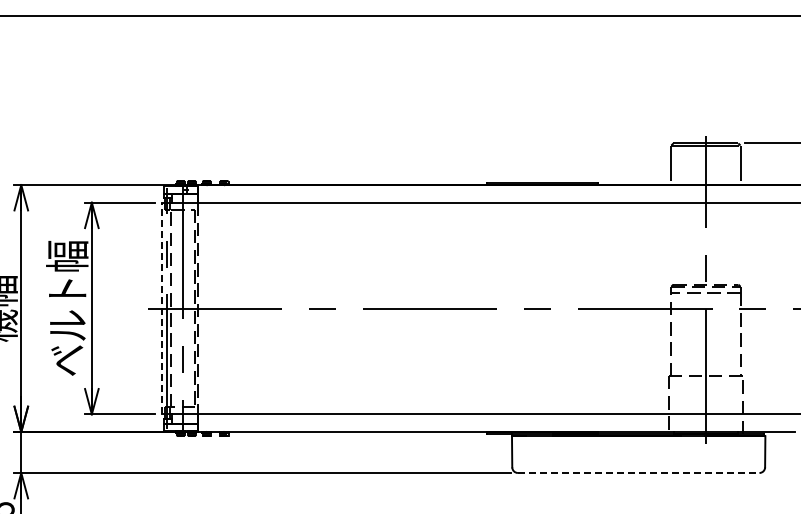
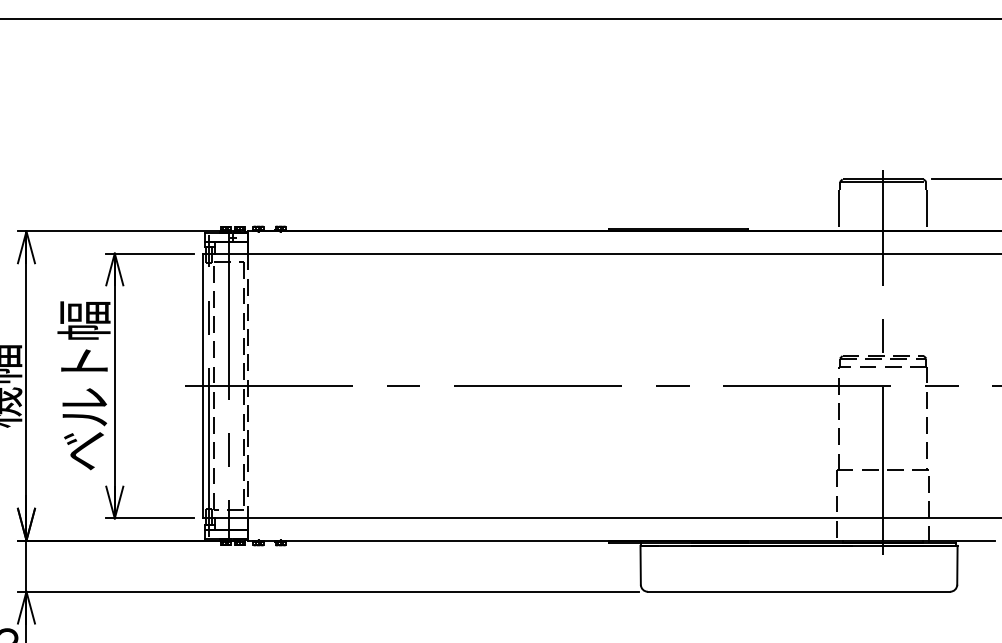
line: (162, 308) -> (203, 385), dashed -> solid
line: (638, 472) -> (798, 591), dashed -> solid

